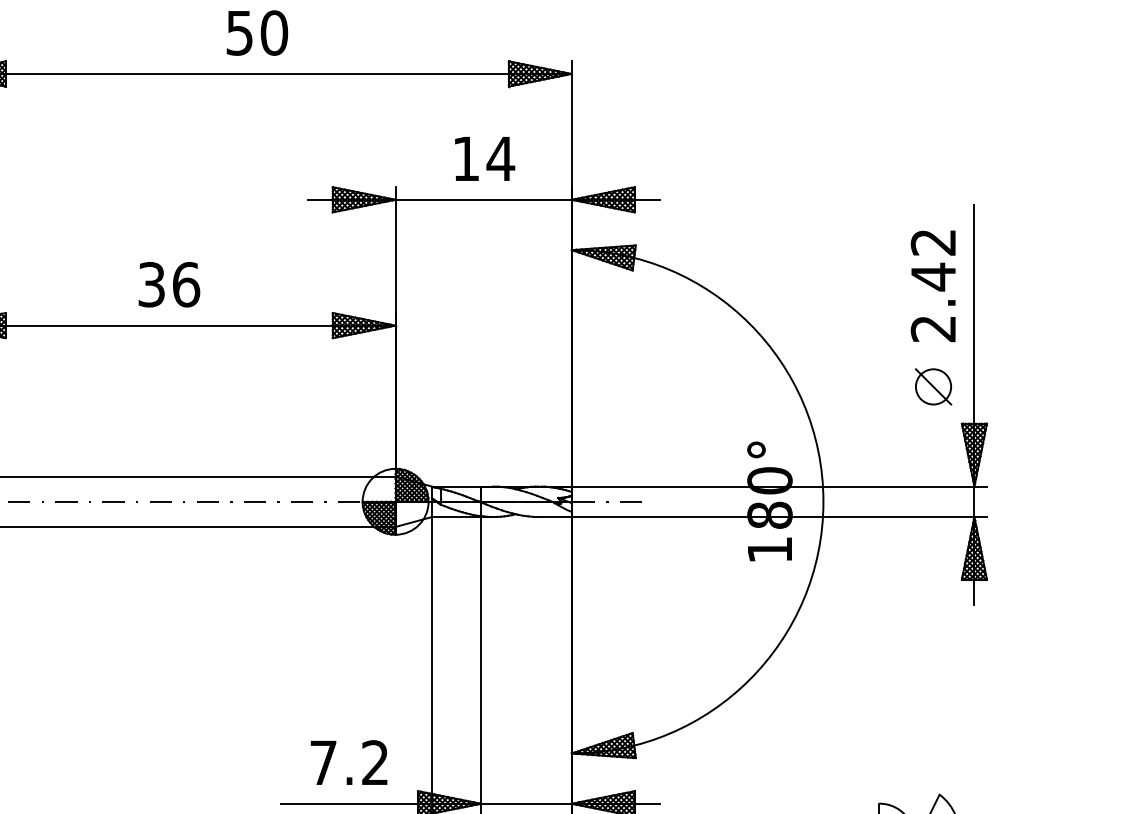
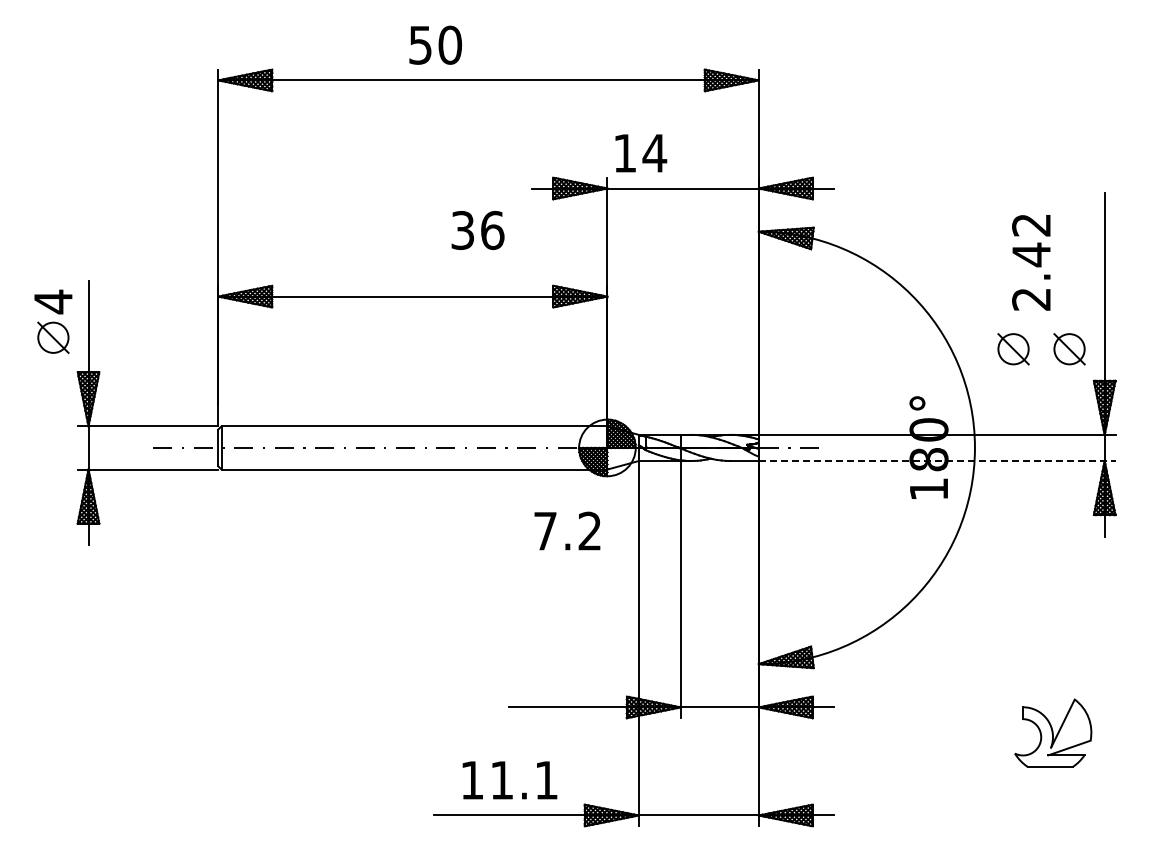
text: (257, 32) -> (435, 44), moved
text: (485, 159) -> (641, 153), moved
text: (168, 284) -> (477, 230), moved
text: (933, 285) -> (1031, 262), moved
part: (868, 387) -> (1013, 349), added
line: (779, 517) -> (937, 461), solid -> dashed
text: (349, 762) -> (567, 530), moved

